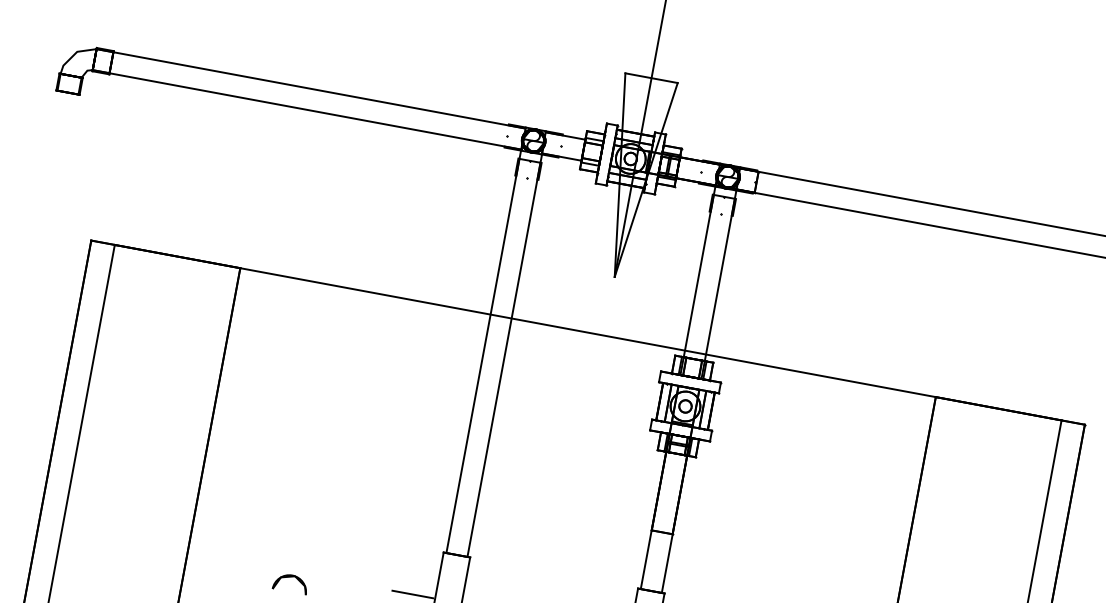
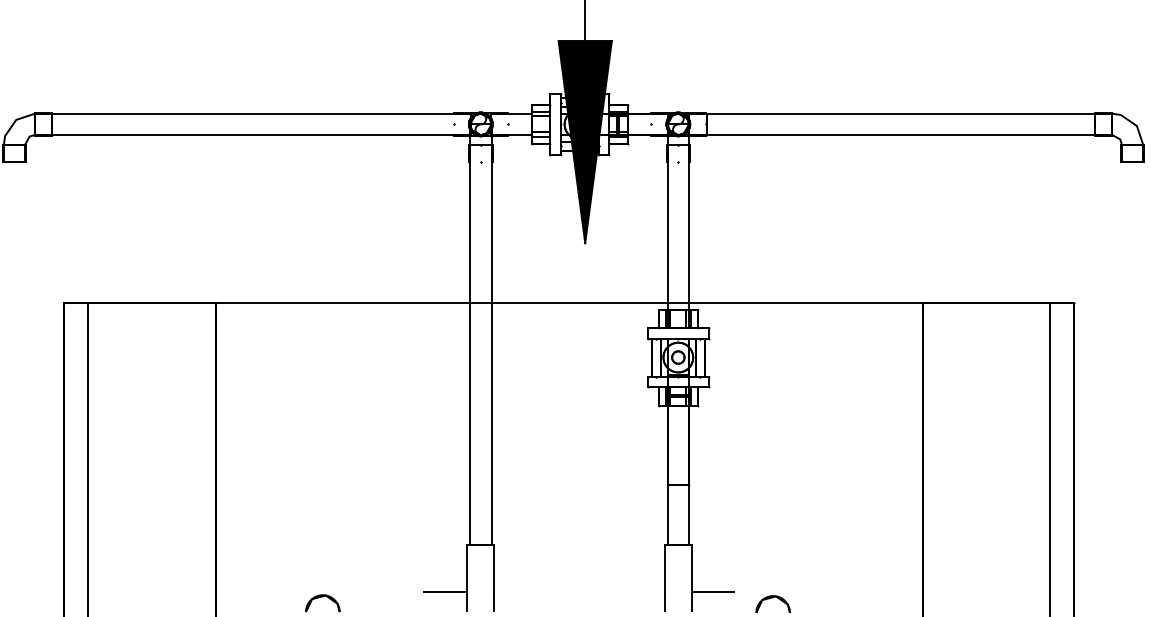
fill: (632, 177) -> (584, 142), added

